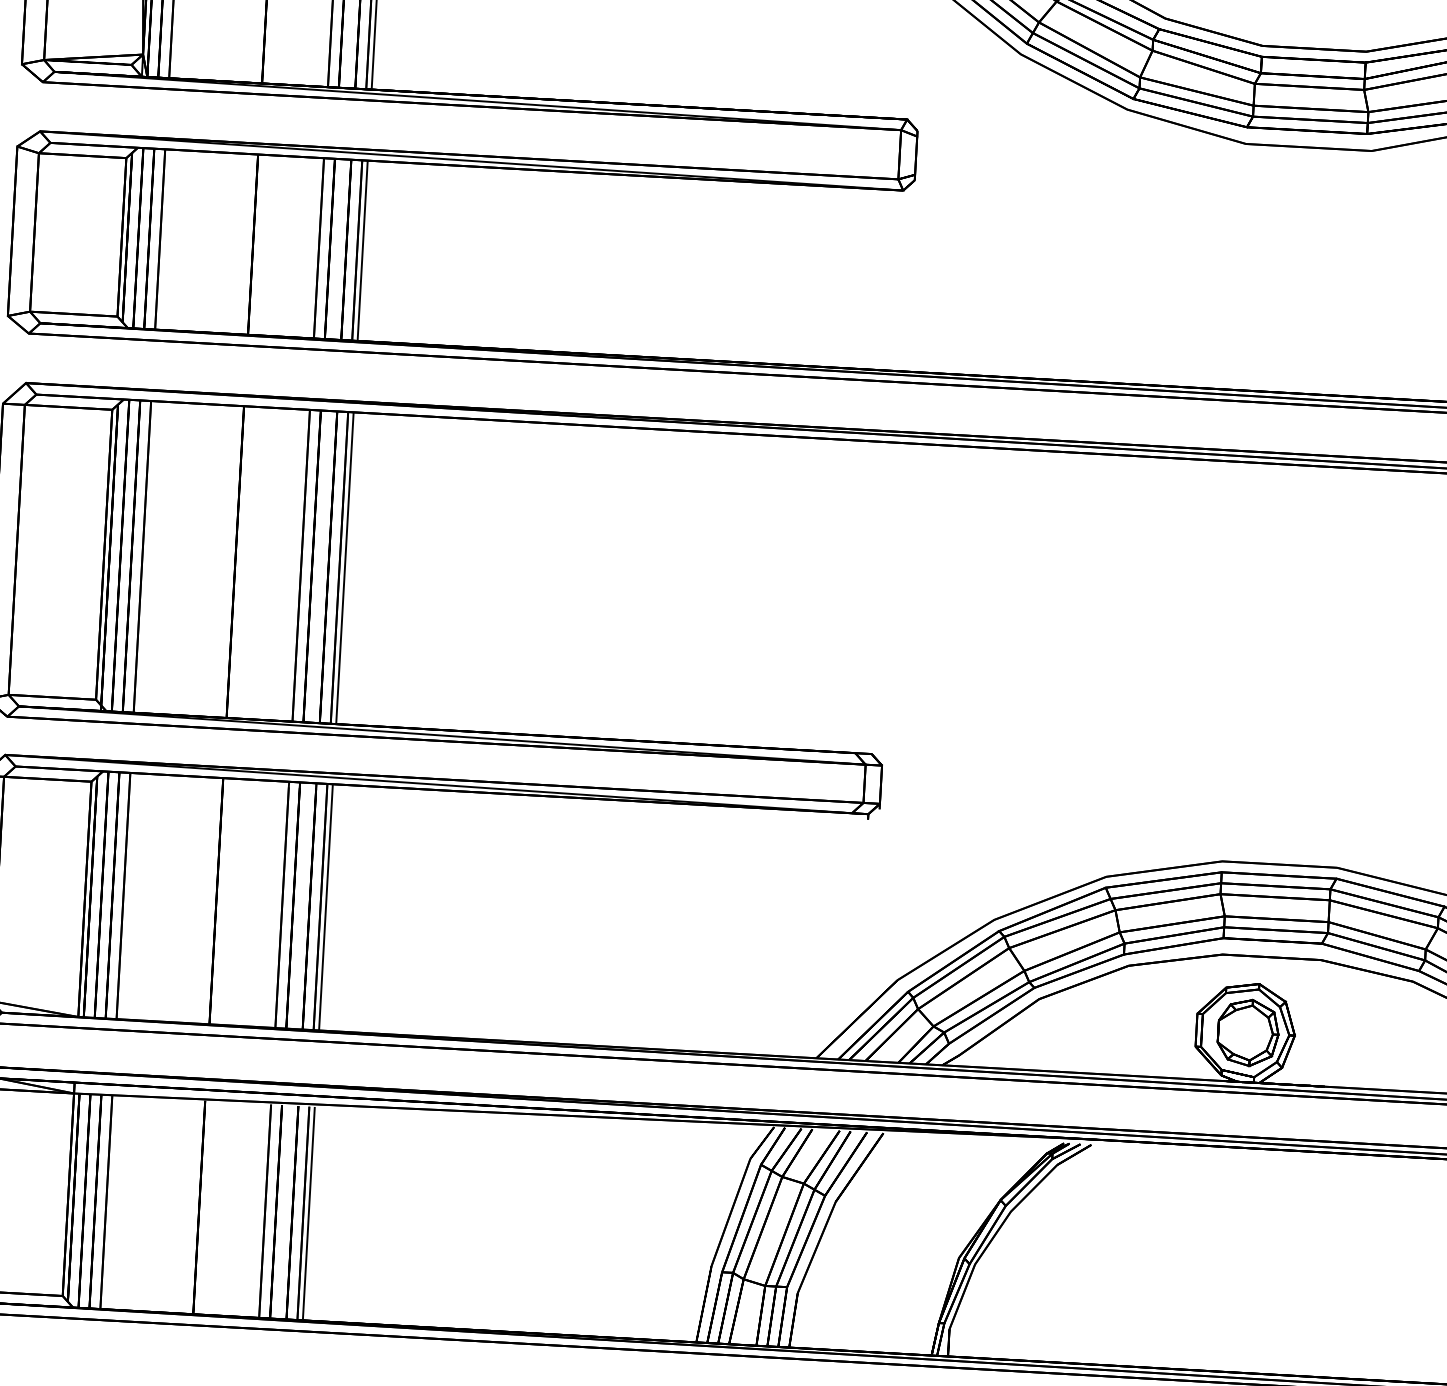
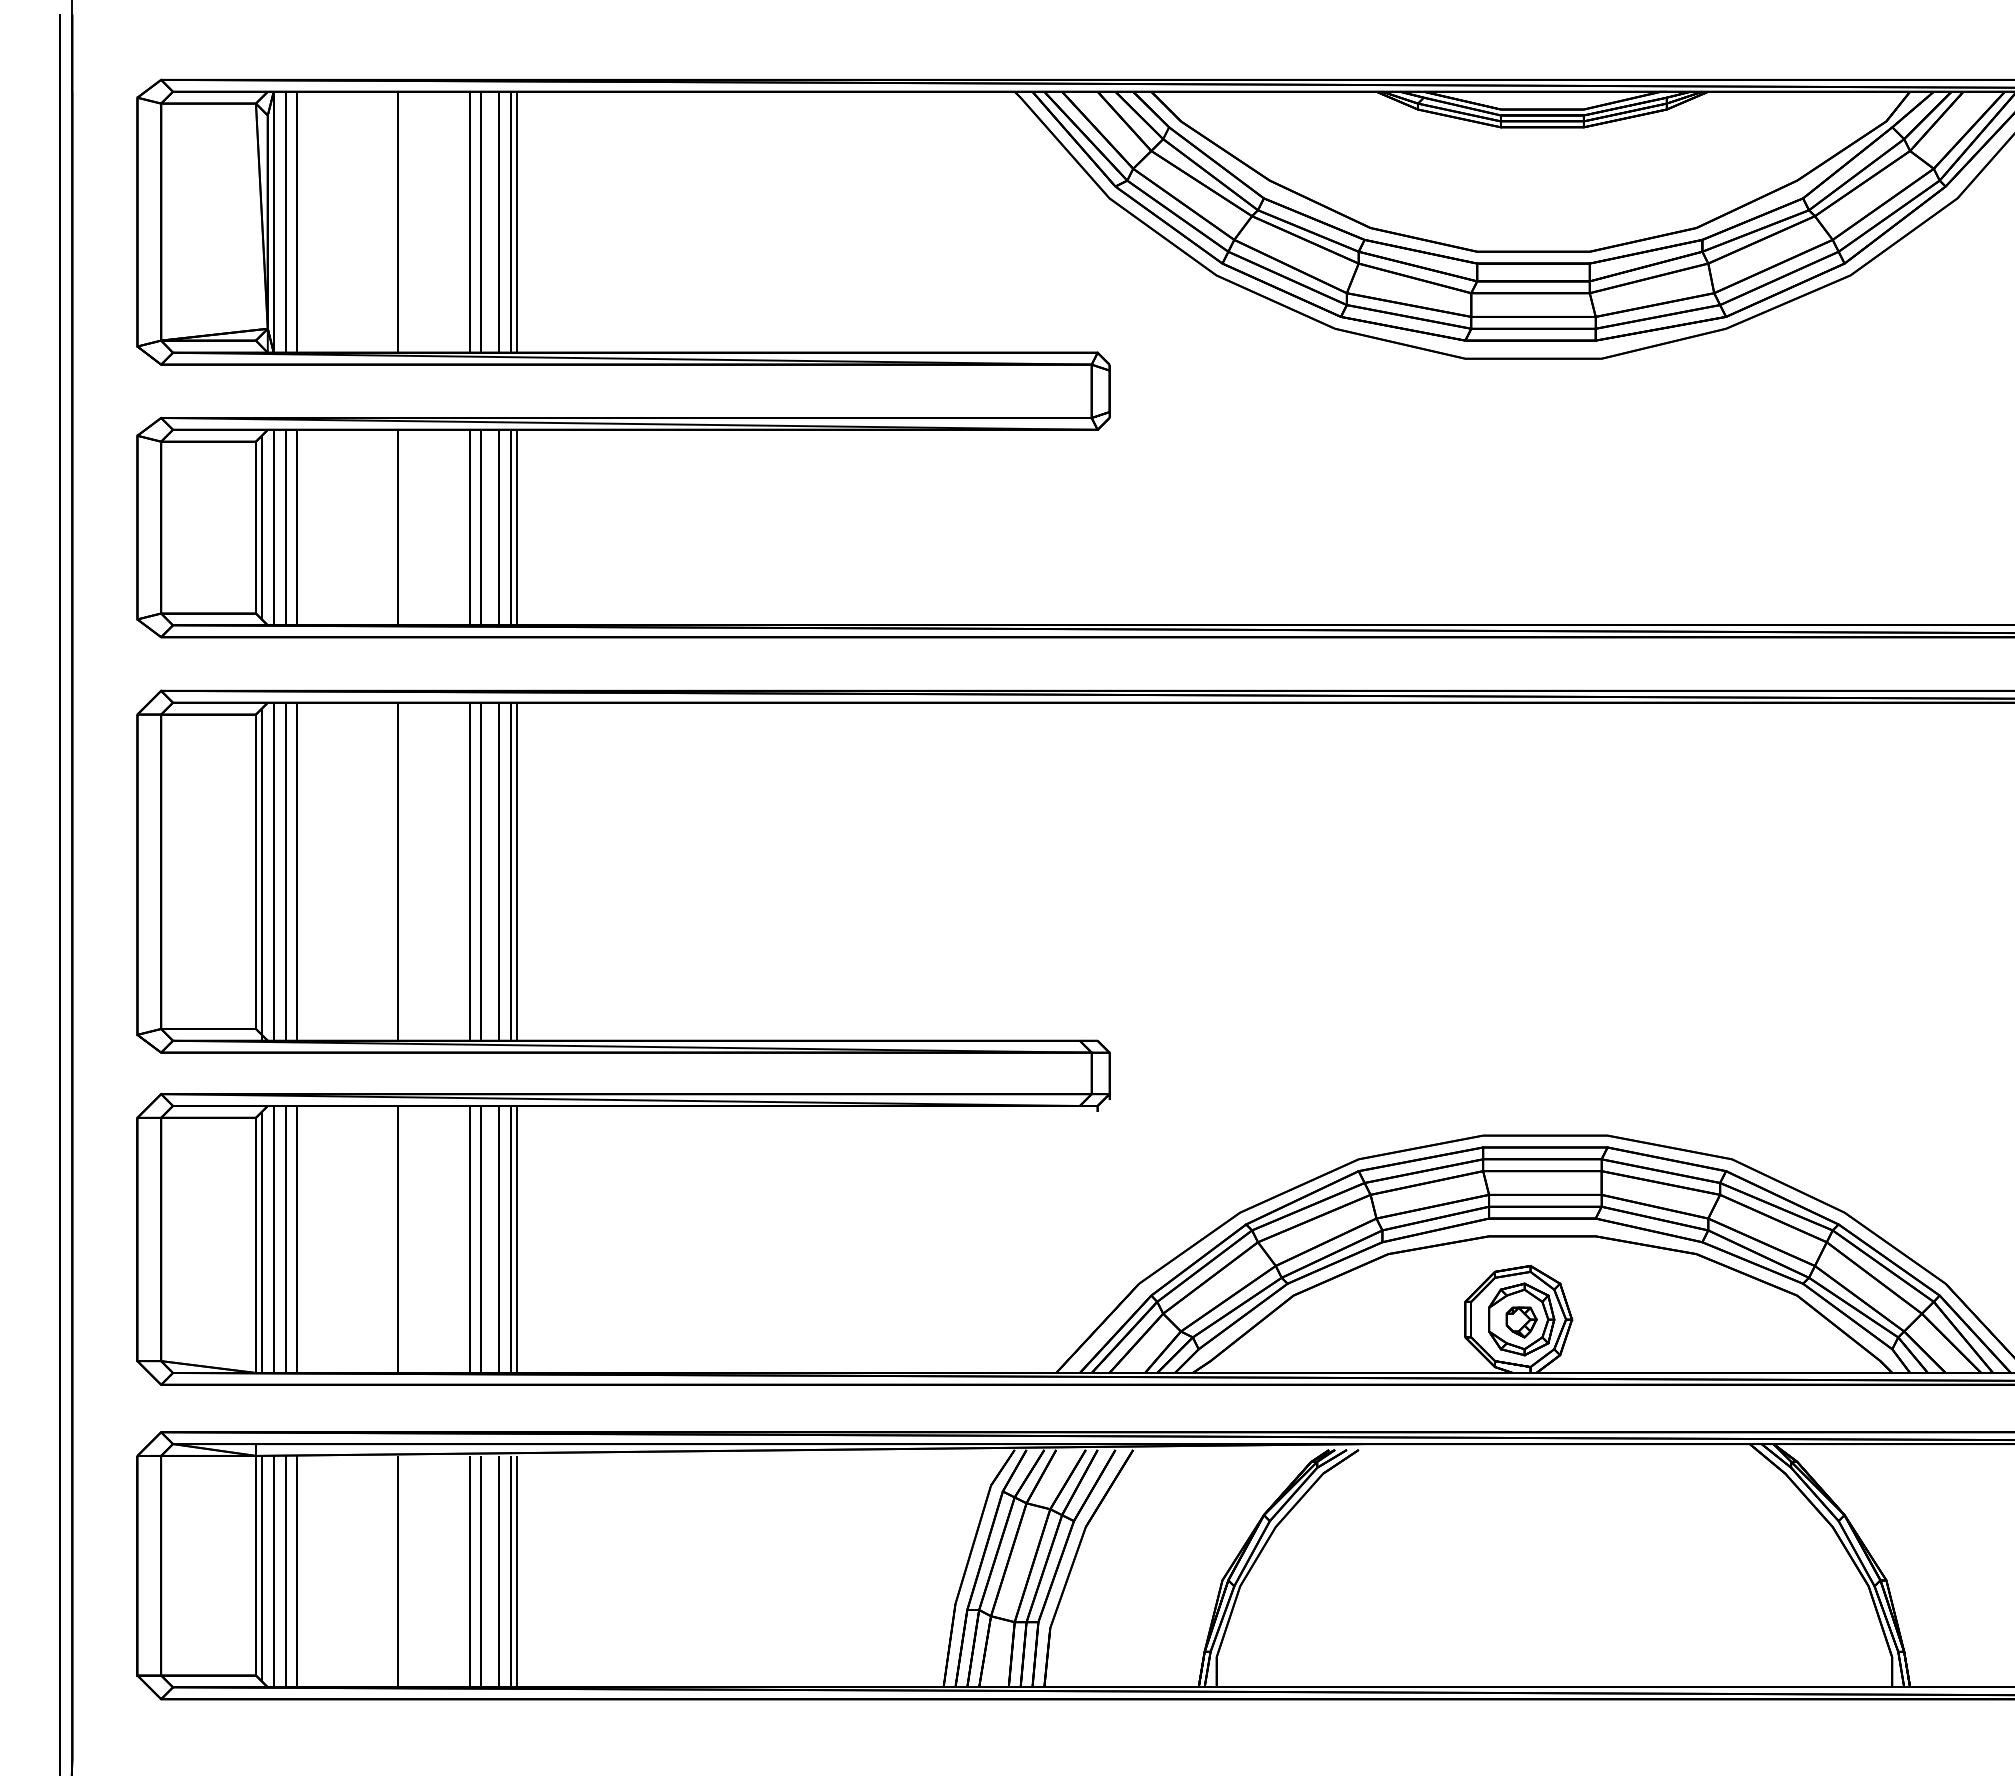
part: (1248, 1035) -> (1521, 1322), added

